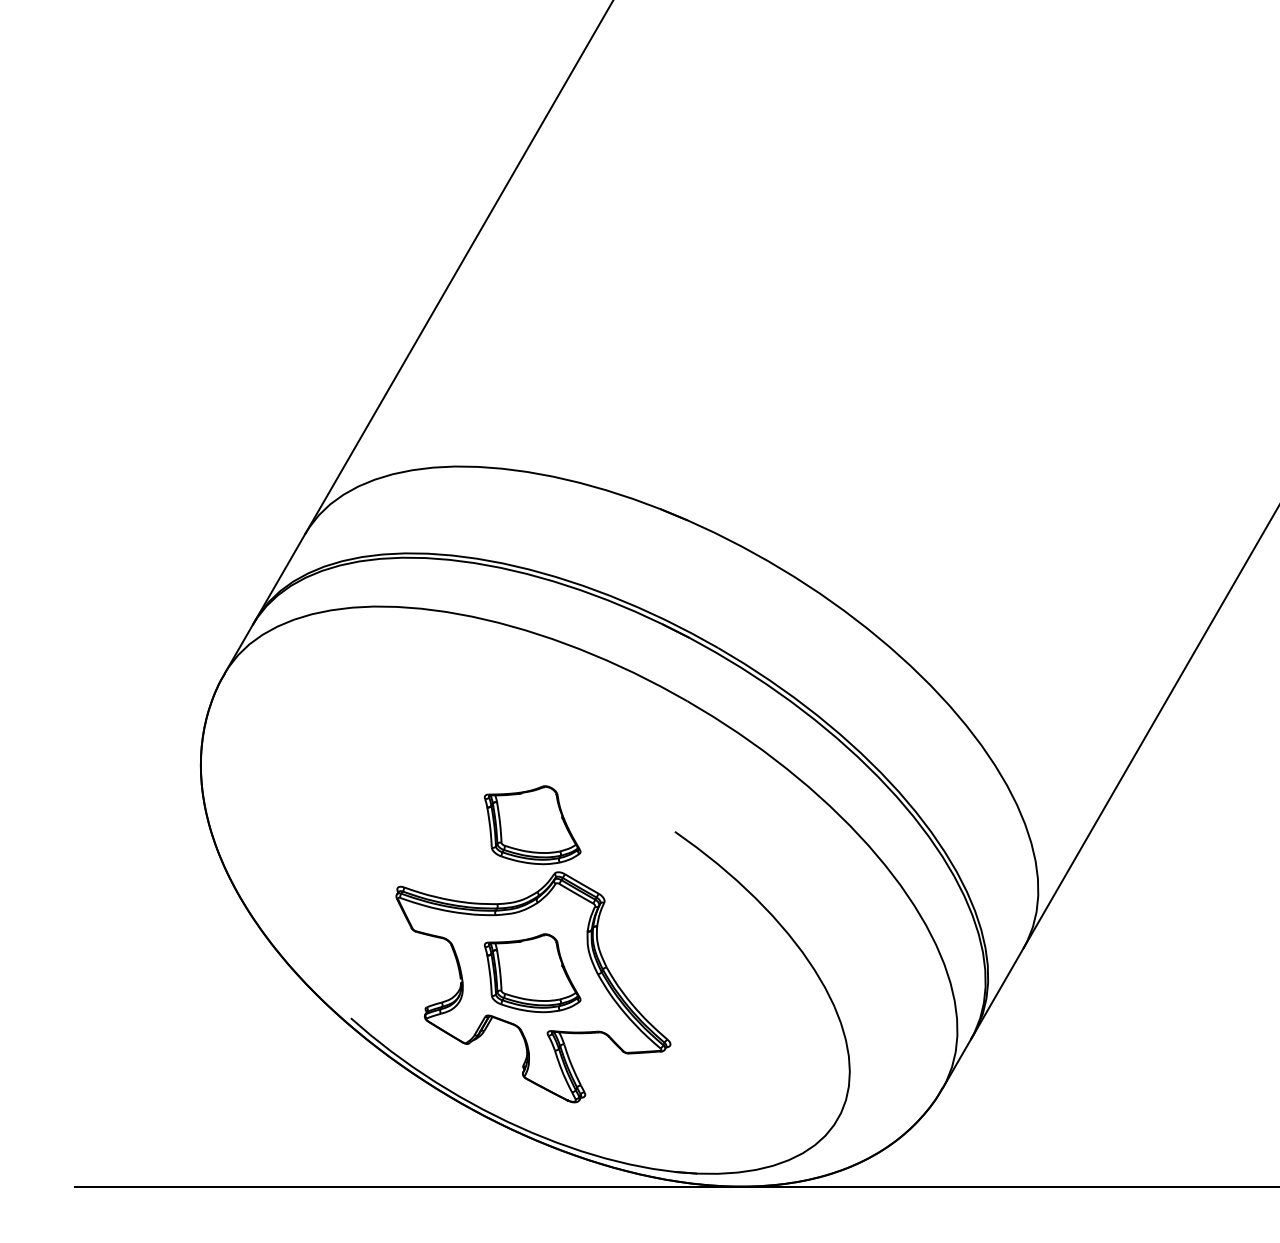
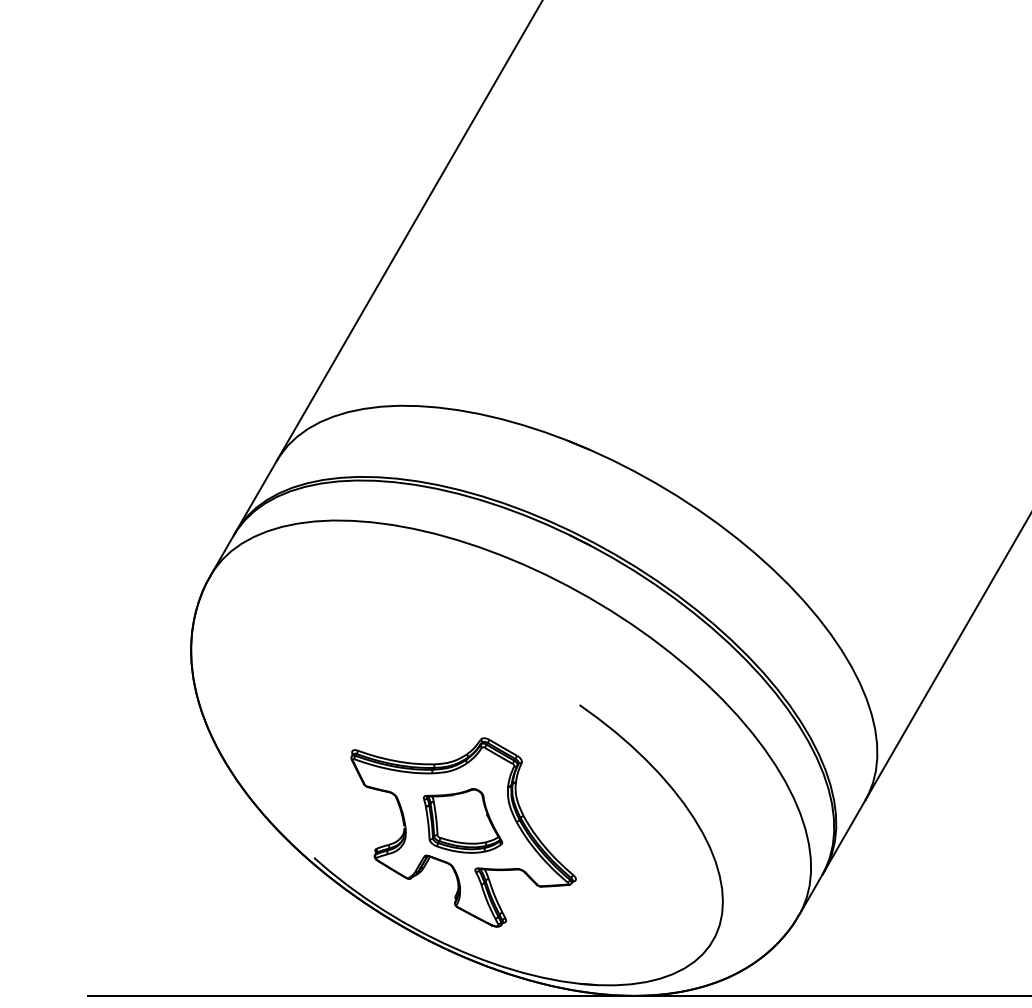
part: (532, 825) -> (462, 699), removed

